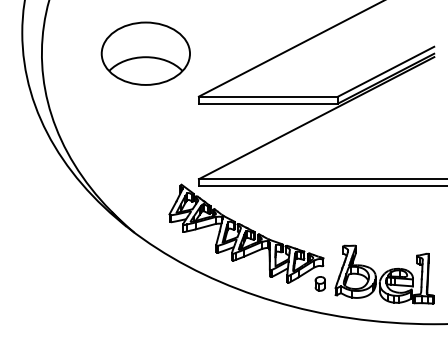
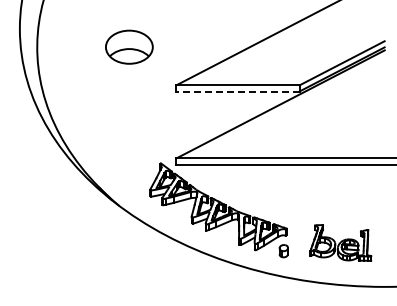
part: (146, 52) -> (129, 46), size x0.6
line: (268, 103) -> (237, 91), solid -> dashed
part: (384, 274) -> (340, 242), size x0.7

